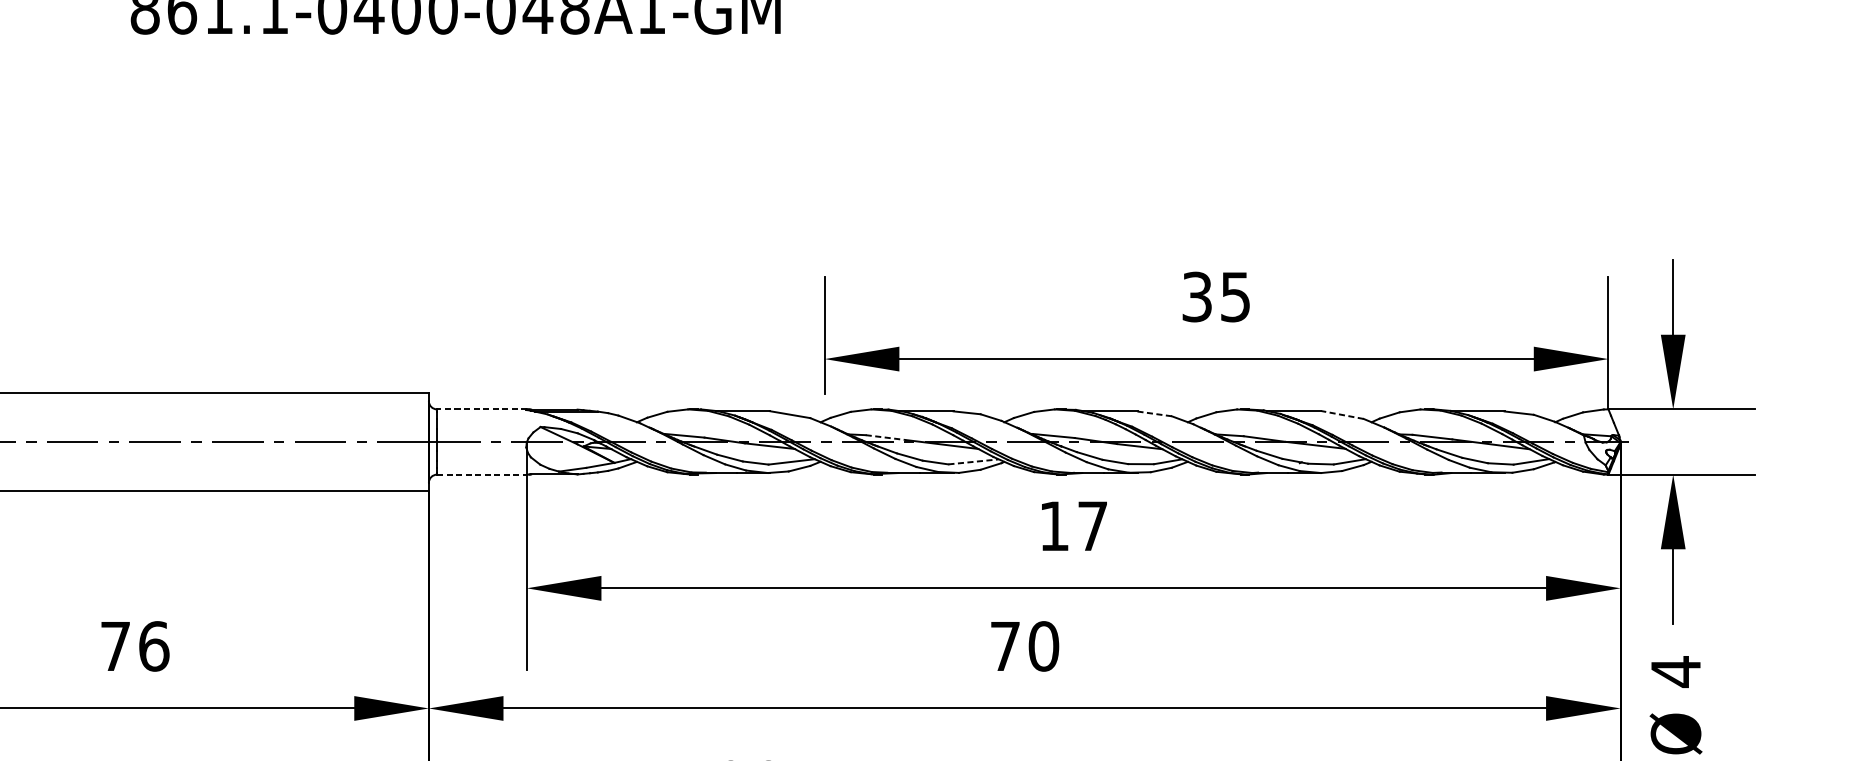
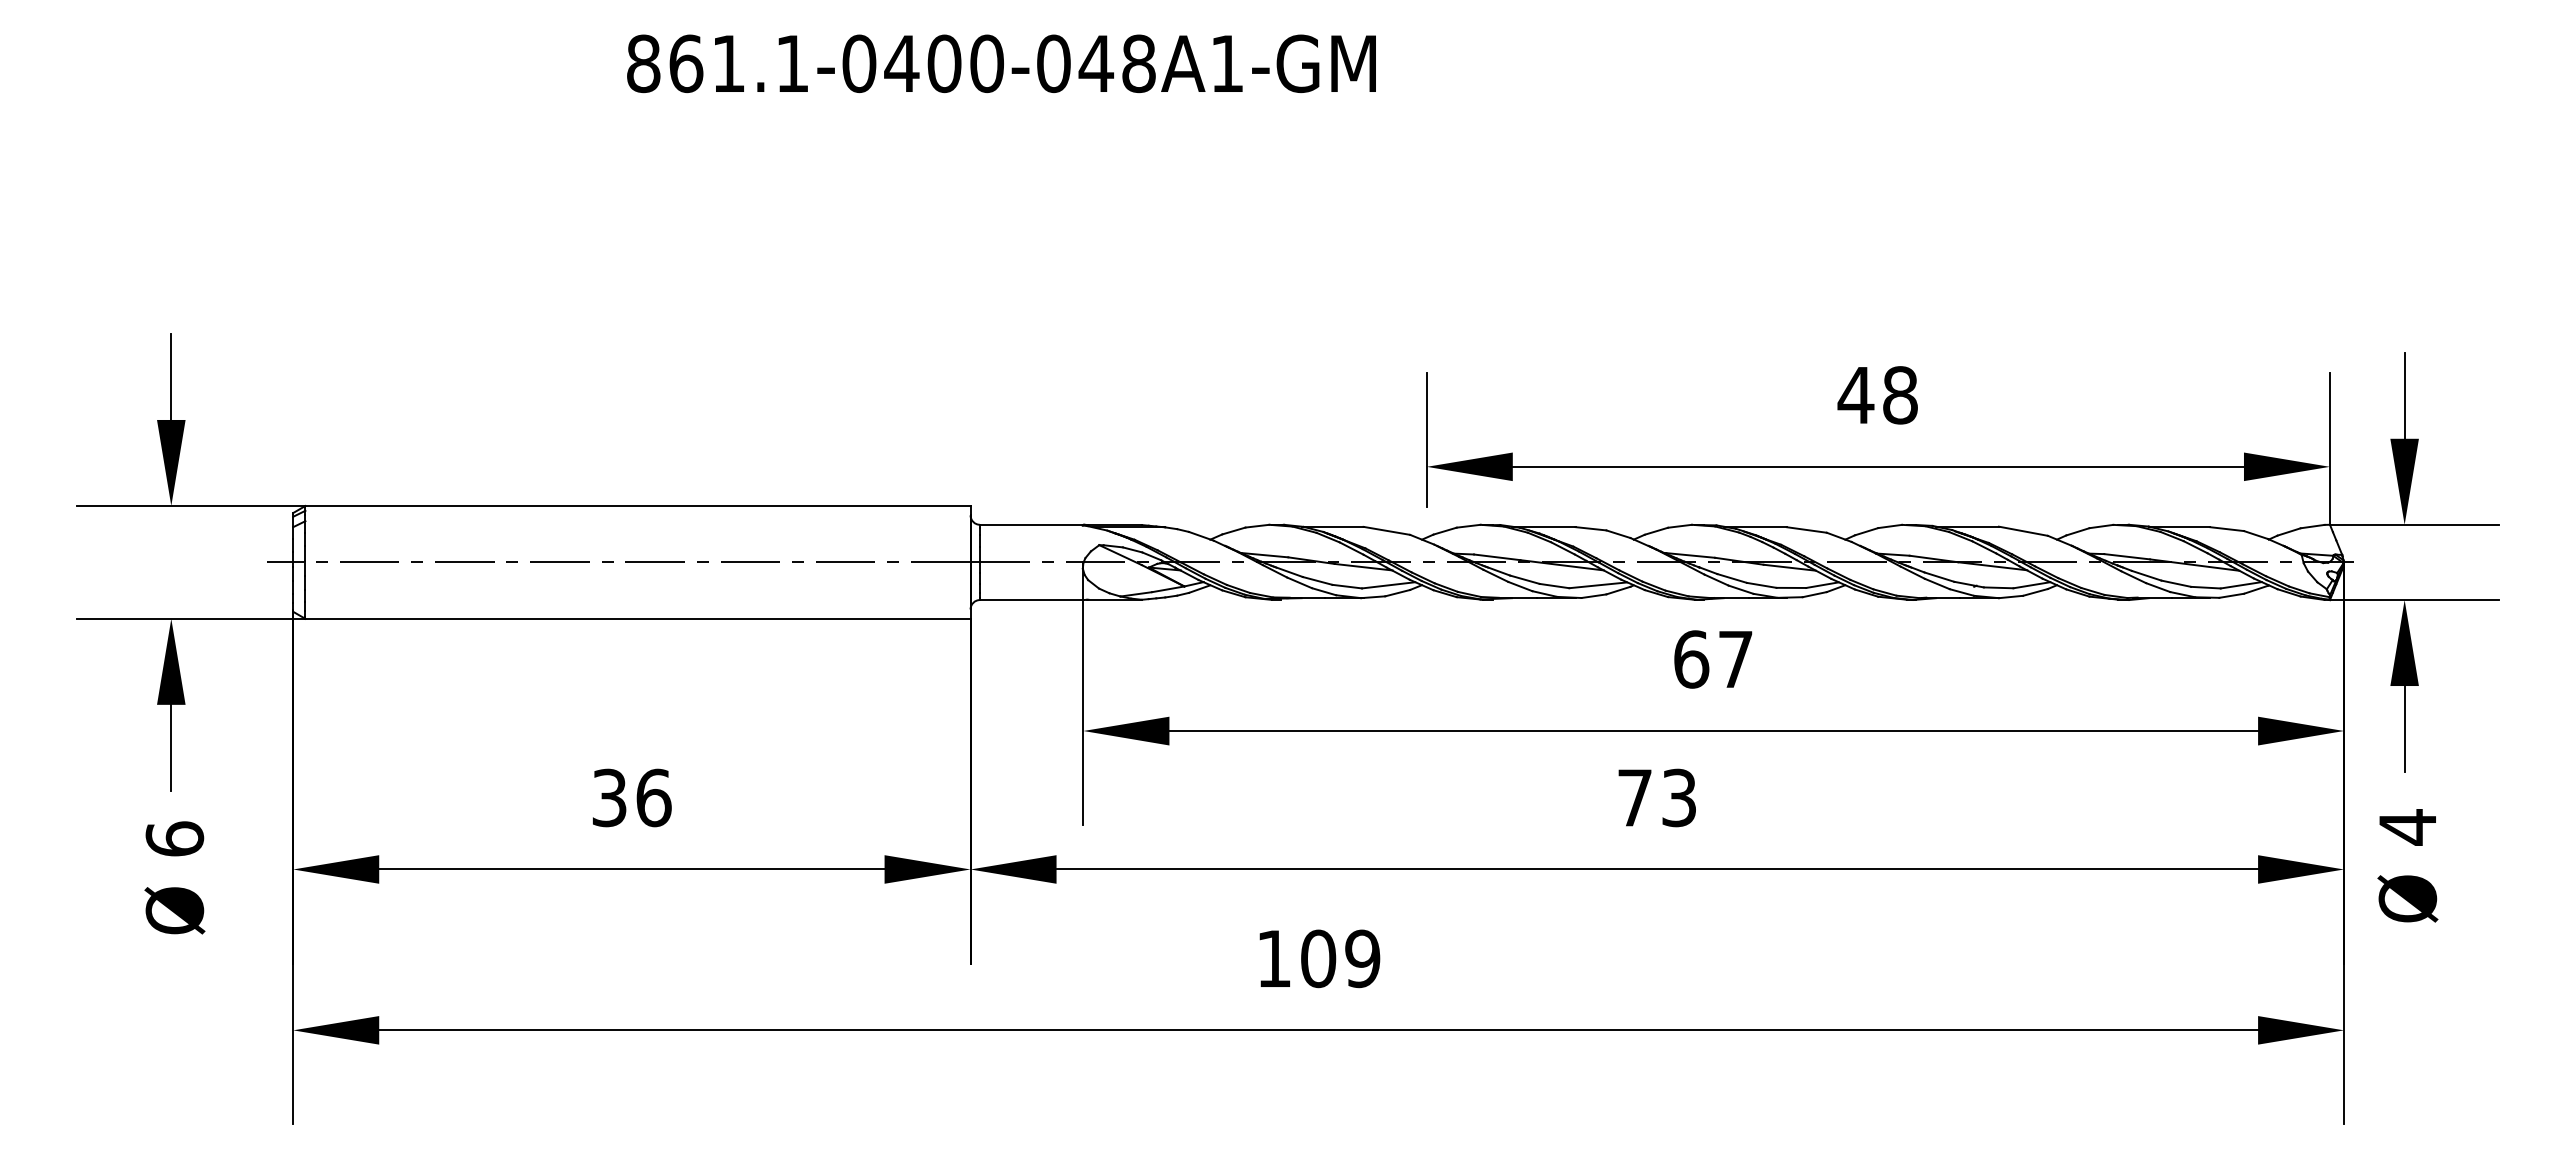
text: (1215, 297) -> (1877, 395), 35 -> 48
line: (481, 409) -> (1031, 524), dashed -> solid
line: (1154, 413) -> (1806, 529), dashed -> solid
line: (1342, 415) -> (2023, 531), dashed -> solid
line: (886, 437) -> (1497, 557), dashed -> solid
line: (973, 462) -> (1598, 585), dashed -> solid
line: (482, 475) -> (1032, 600), dashed -> solid
text: (1054, 526) -> (1691, 659), 17 -> 67
text: (115, 646) -> (609, 797), 76 -> 36
text: (1044, 646) -> (1679, 797), 70 -> 73

